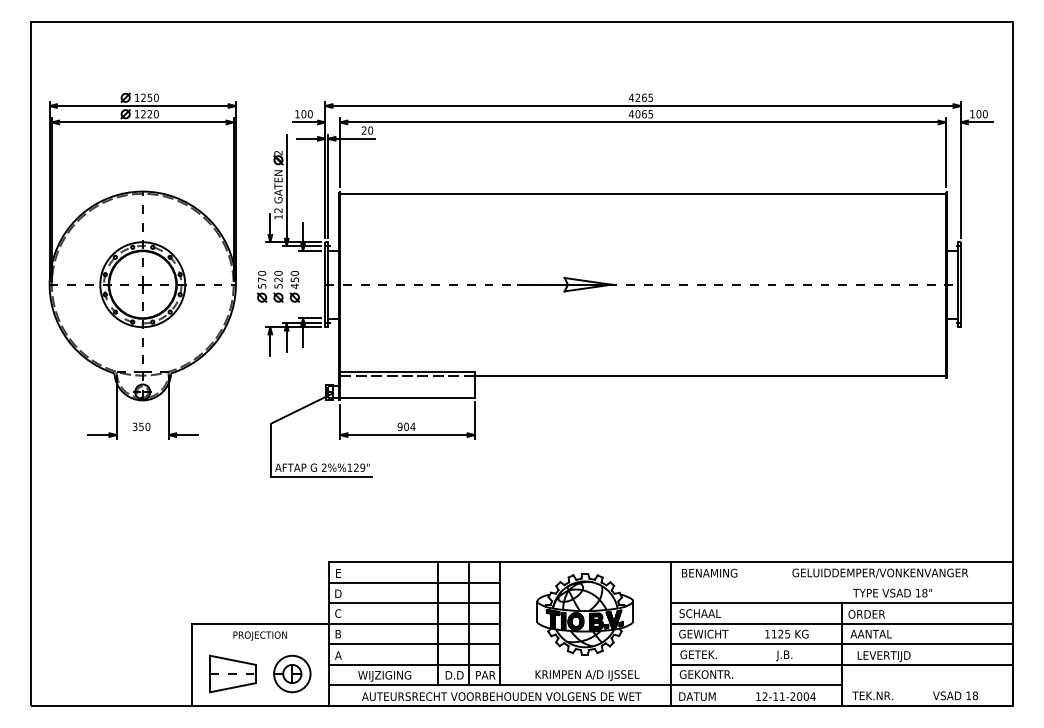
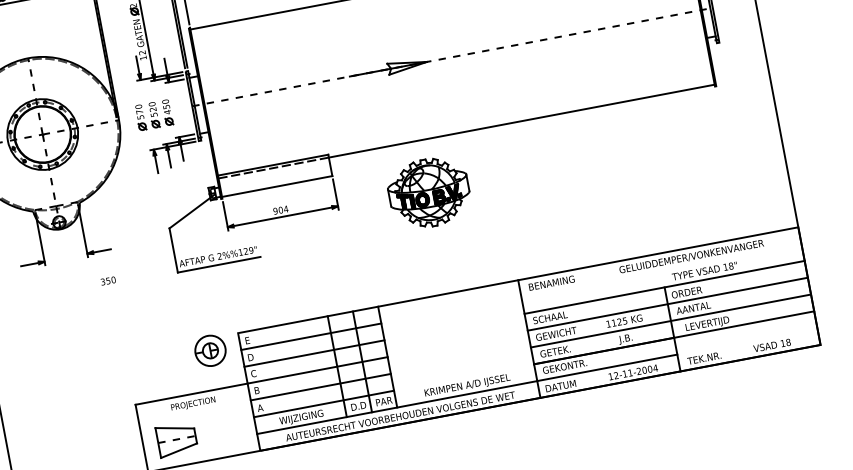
text: (141, 426) -> (108, 280), moved
part: (584, 614) -> (428, 192), moved
part: (292, 673) -> (210, 350), moved

